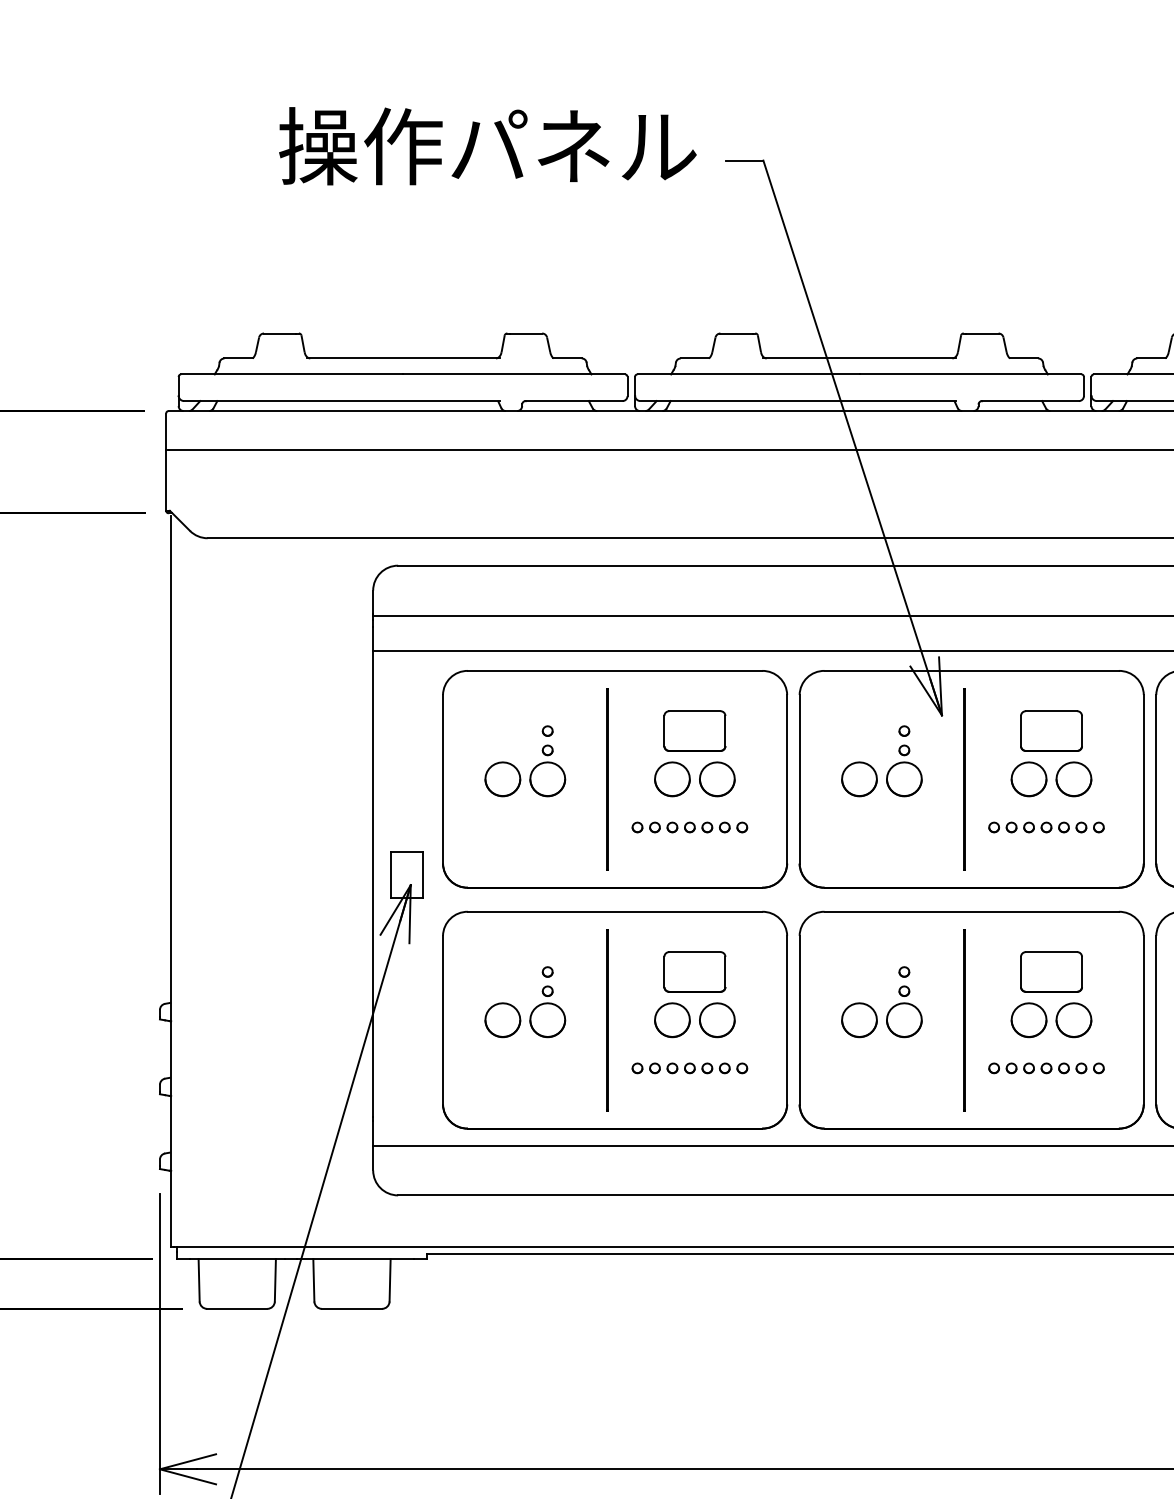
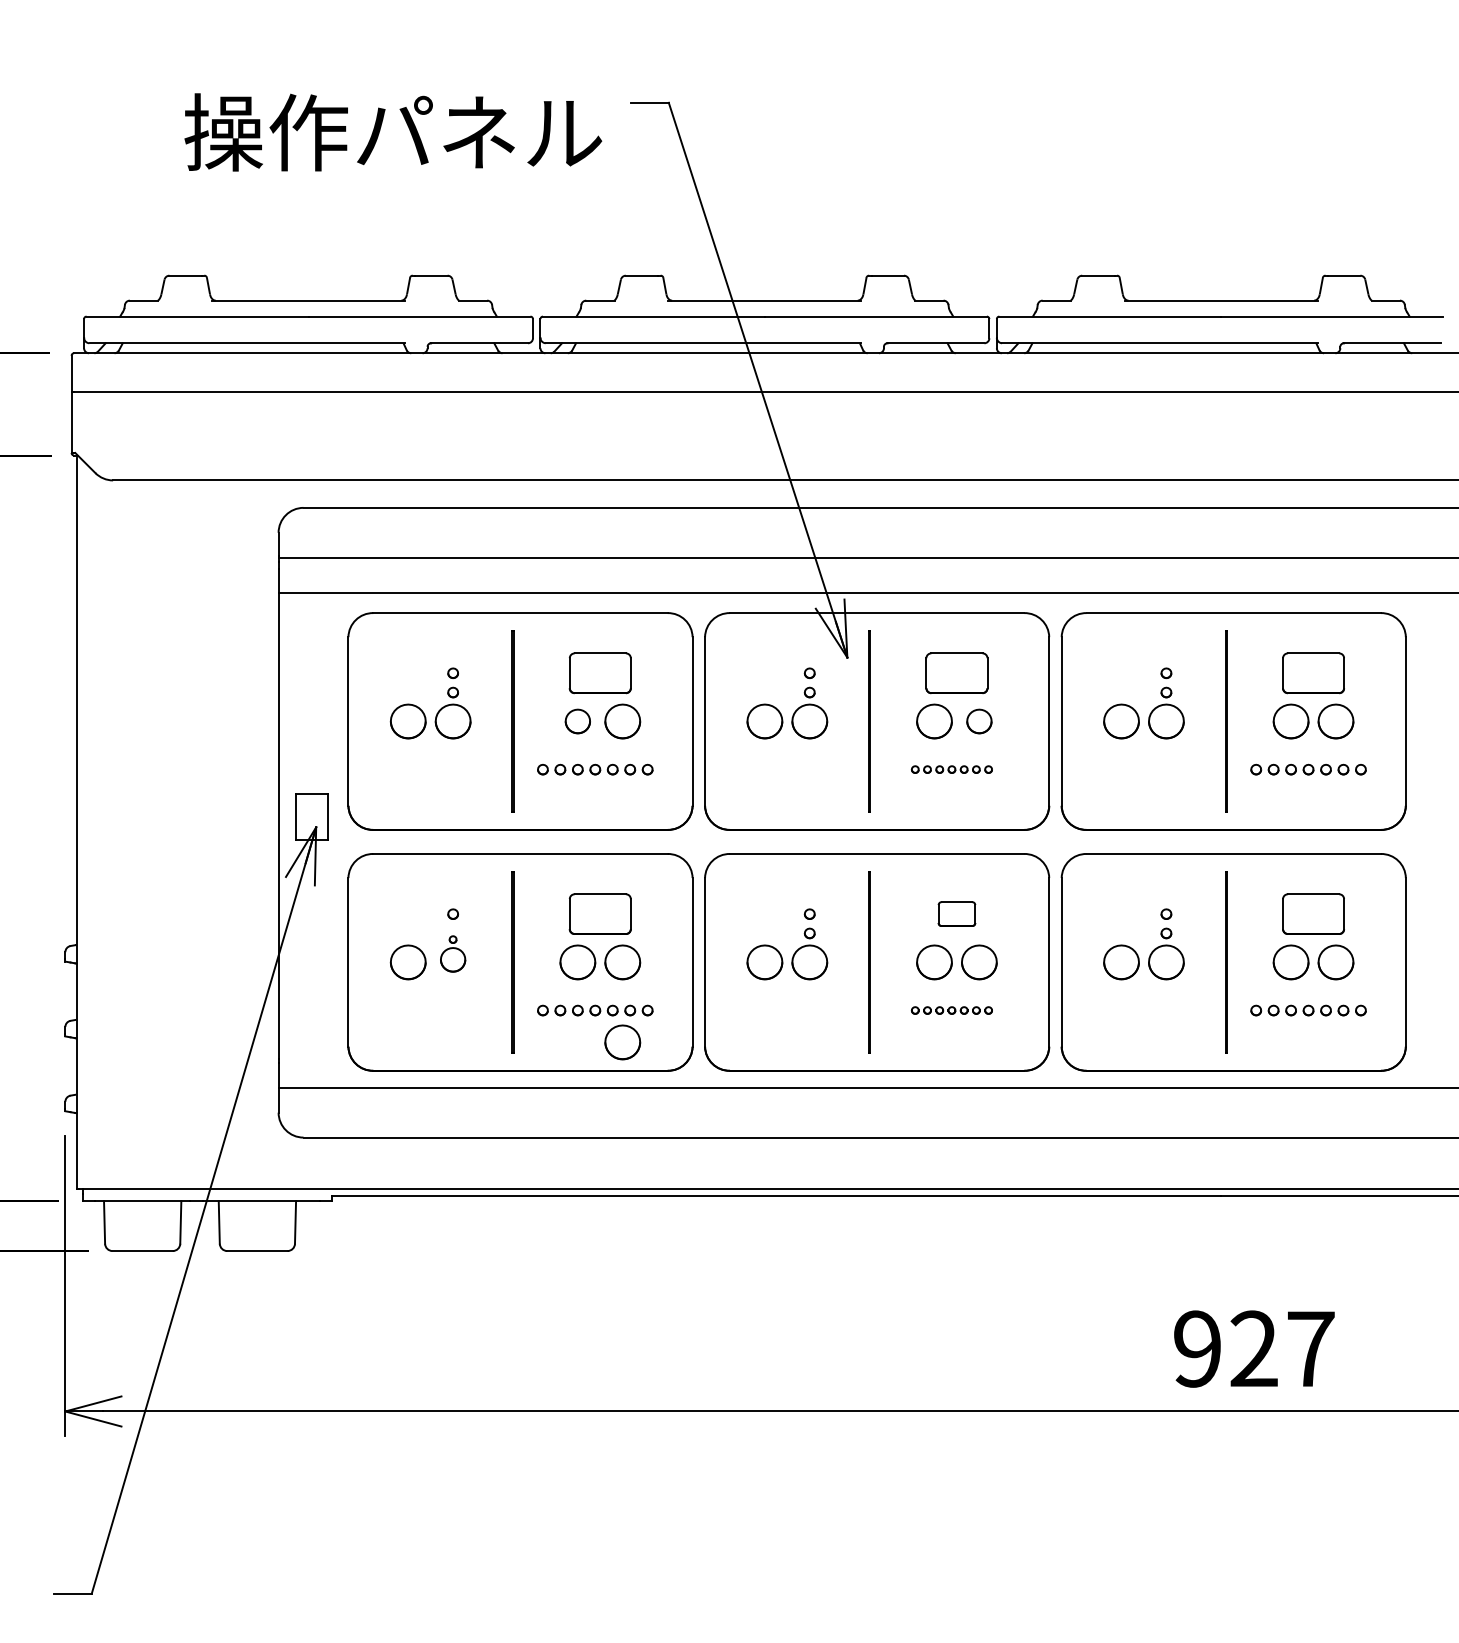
text: (488, 146) -> (393, 132), moved
part: (672, 779) -> (577, 721), size x0.7
part: (1074, 779) -> (979, 721), size x0.7
part: (1046, 827) -> (951, 769), size x0.7
part: (1051, 971) -> (956, 913), size x0.6
part: (547, 1011) -> (452, 953), size x0.7
part: (1046, 1068) -> (951, 1010), size x0.7
part: (717, 1100) -> (622, 1042), added

